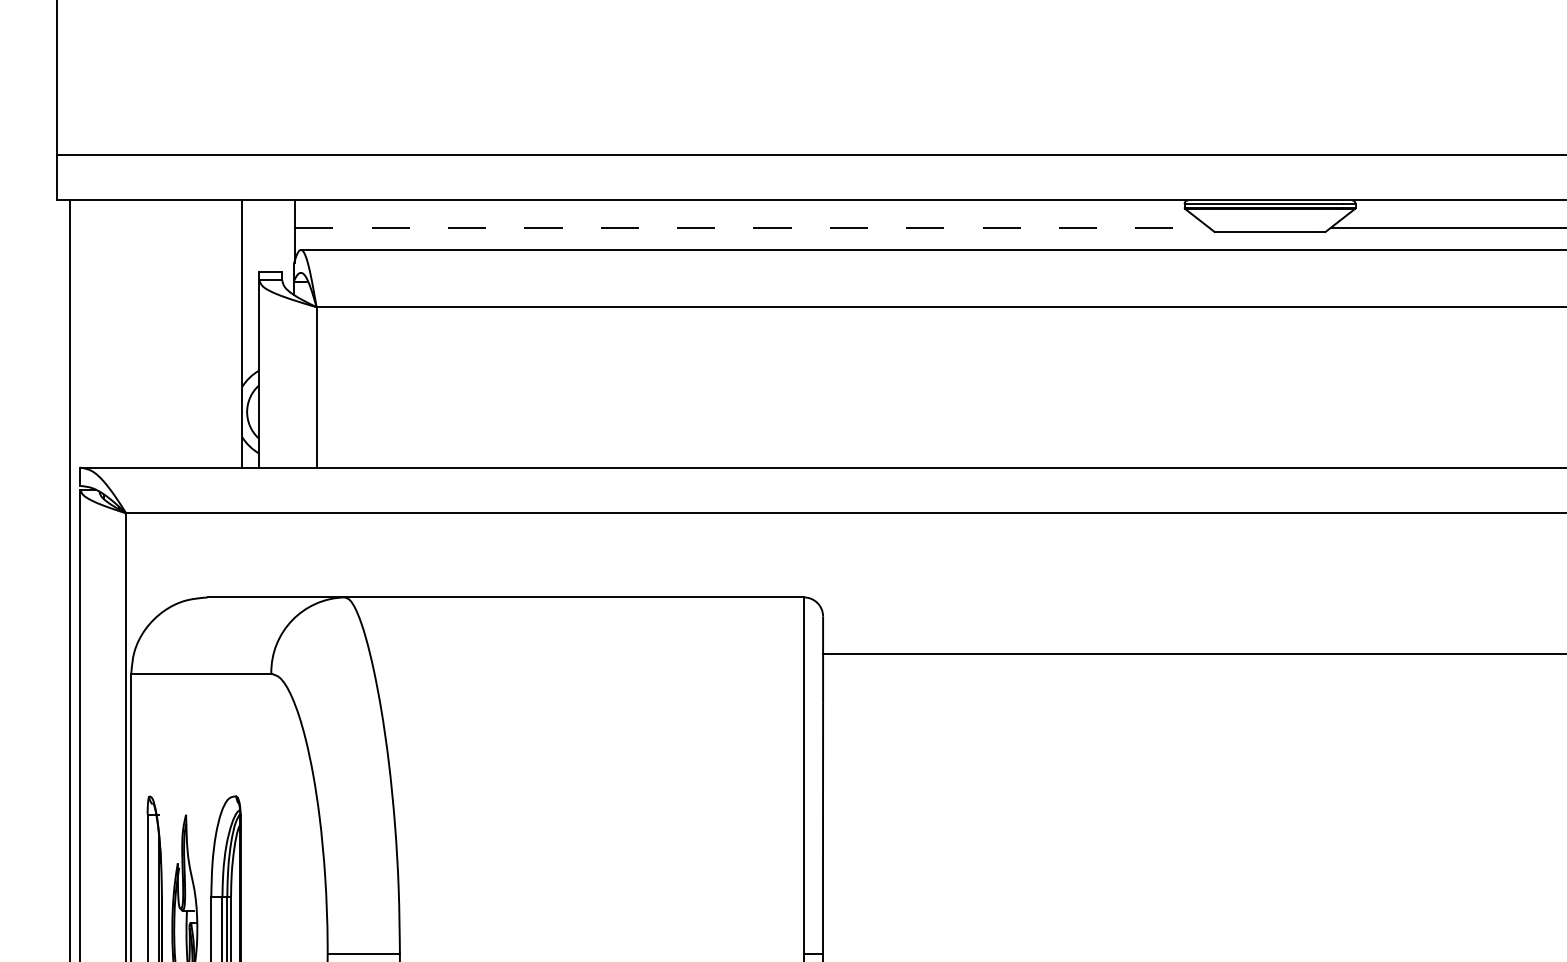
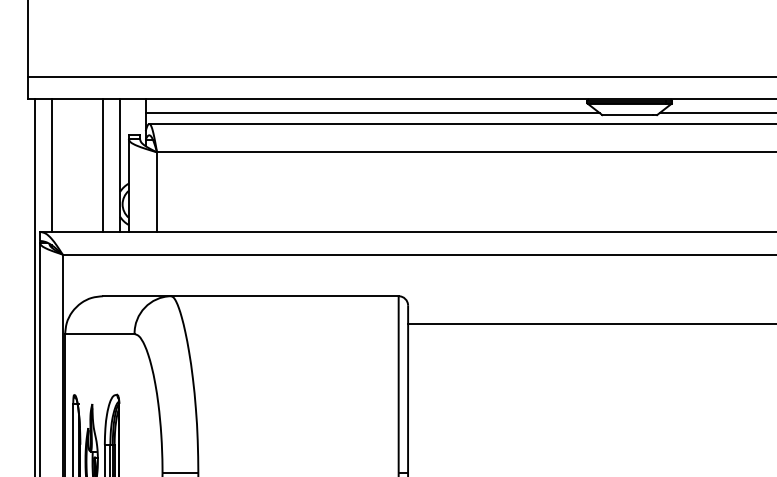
line: (753, 228) -> (373, 113), dashed -> solid
line: (103, 333) -> (51, 165), added
line: (208, 333) -> (103, 165), added

